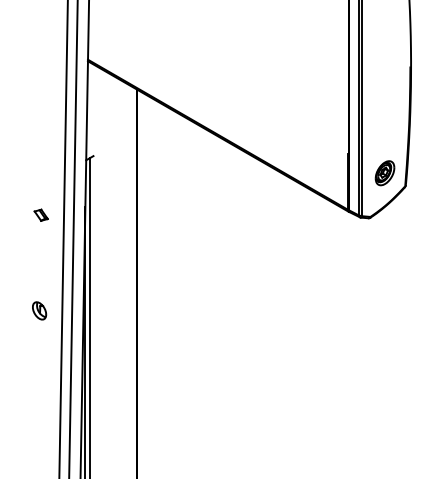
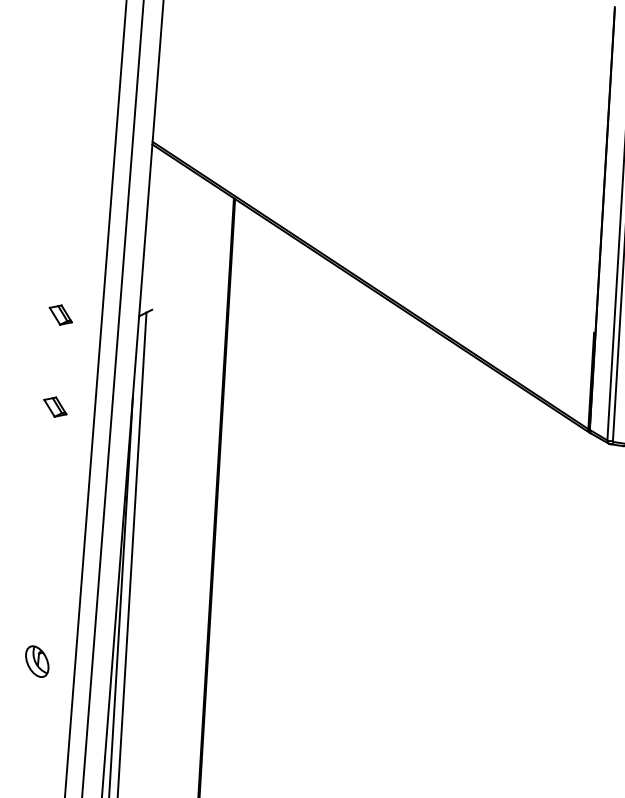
part: (40, 161) -> (59, 313), added
part: (39, 310) -> (37, 660), moved

